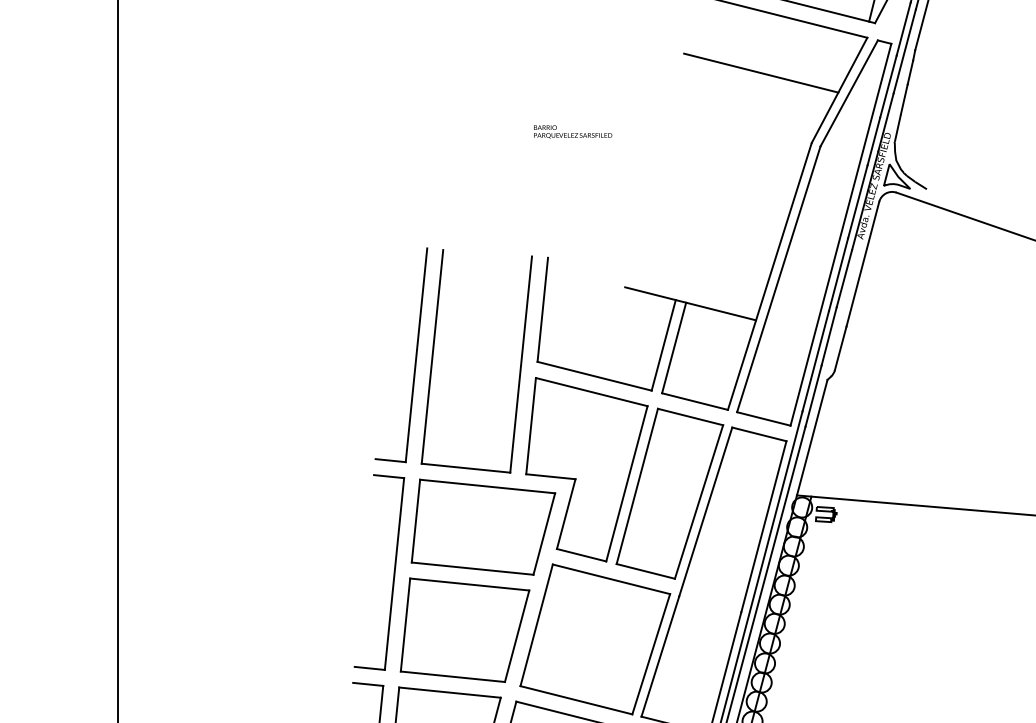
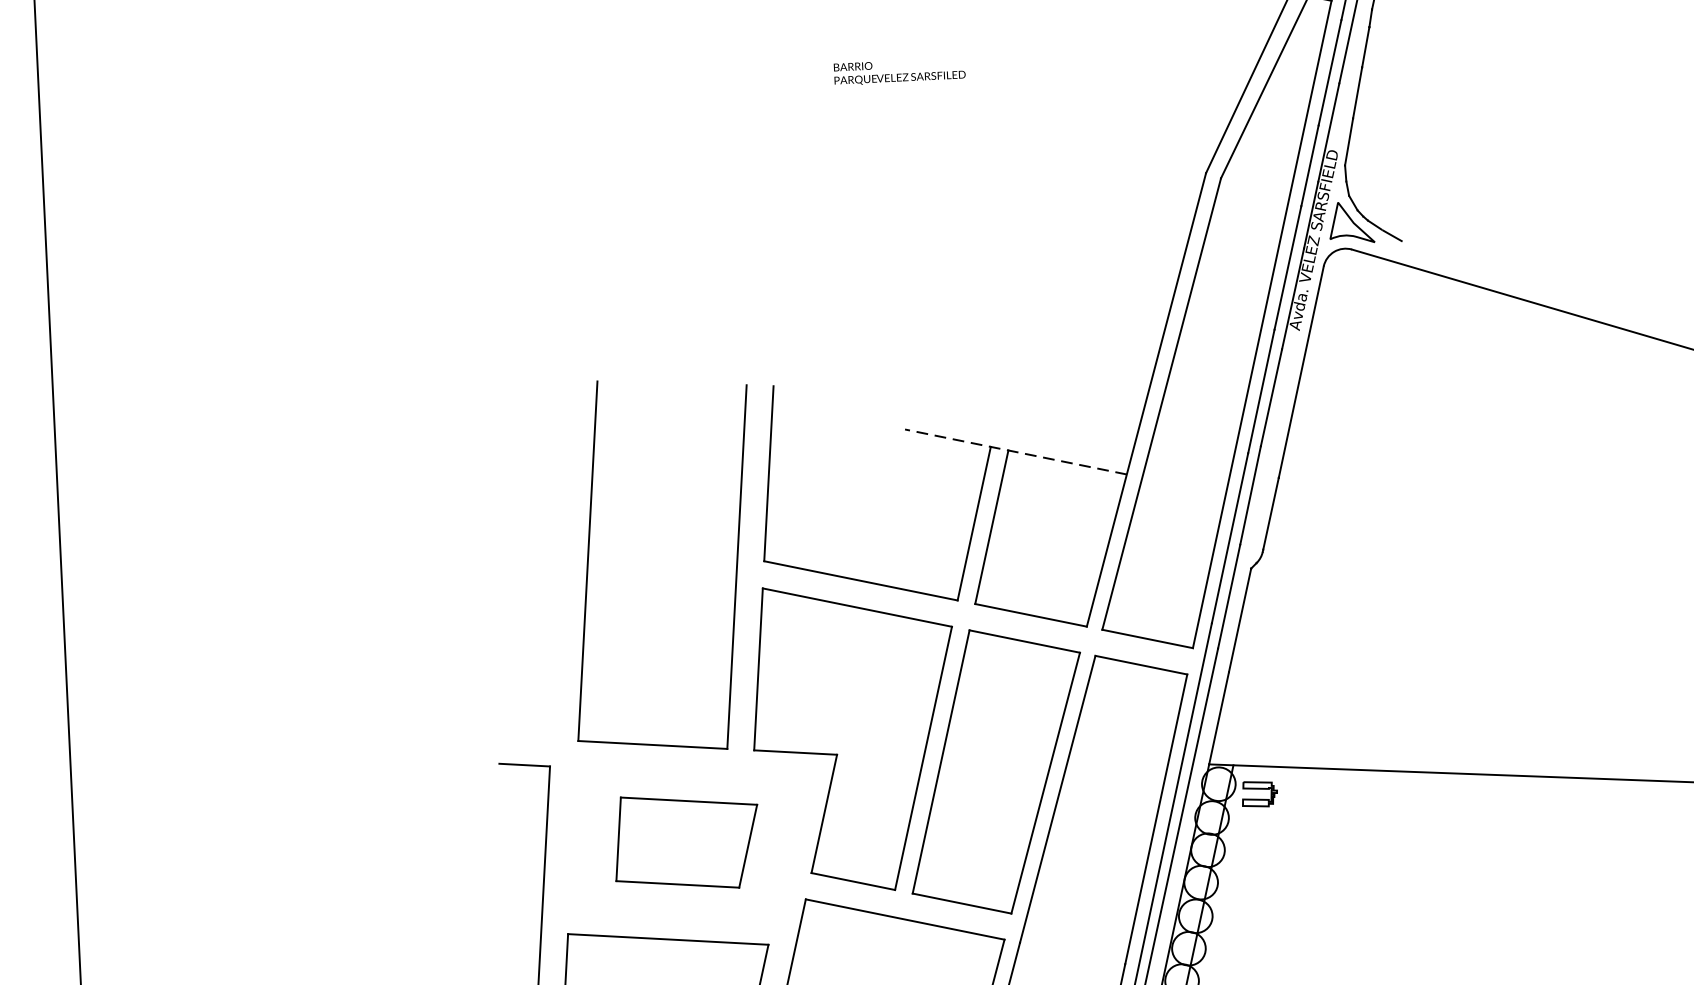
line: (761, 72) -> (1116, 59), removed
text: (573, 131) -> (900, 70), moved
line: (690, 303) -> (1015, 451), solid -> dashed
part: (415, 355) -> (559, 560), removed
part: (483, 526) -> (686, 841), size x0.6

